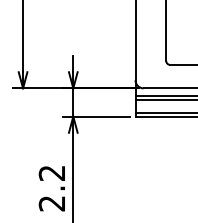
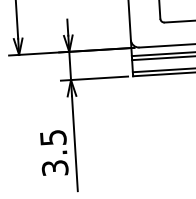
text: (51, 188) -> (53, 153), 2.2 -> 3.5

